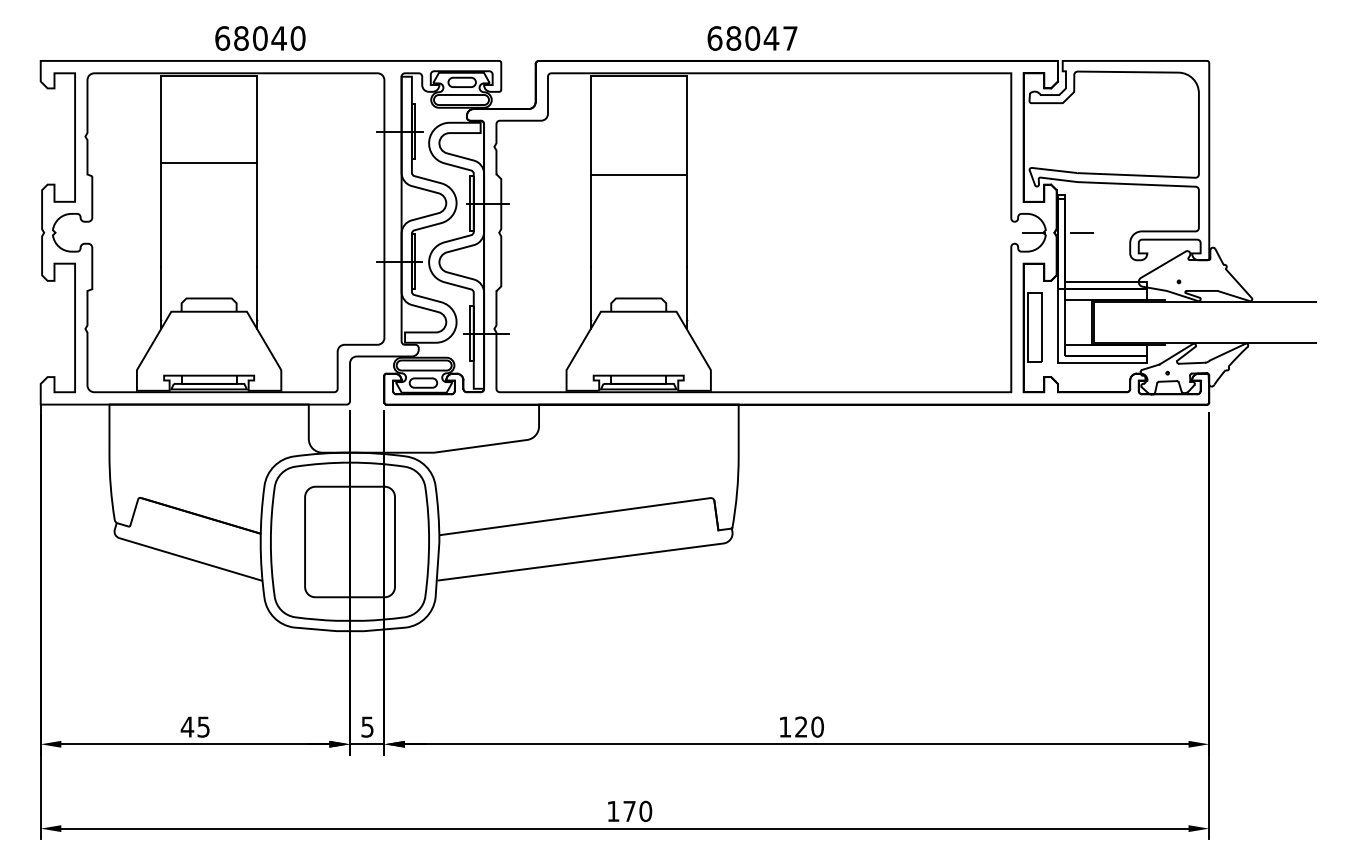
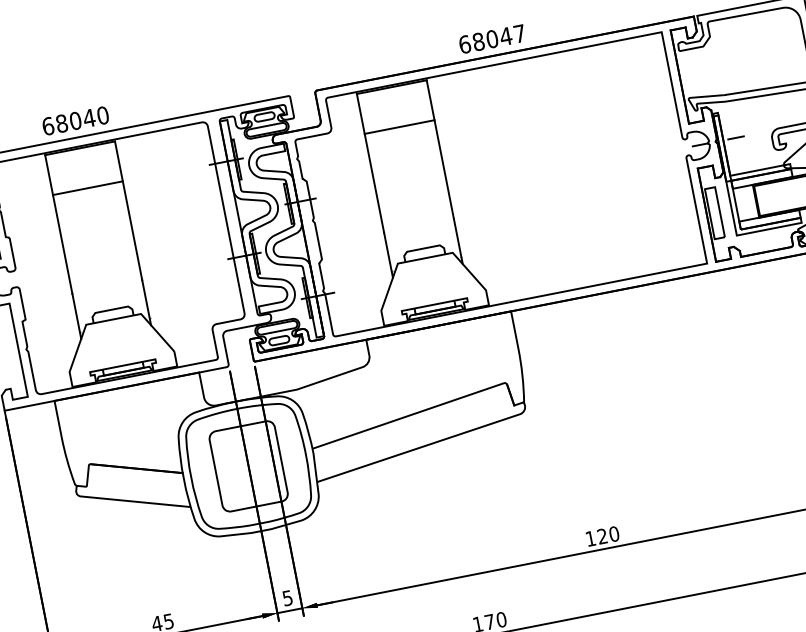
text: (260, 38) -> (75, 120), moved
text: (752, 38) -> (492, 39), moved
line: (209, 162) -> (88, 187), moved
line: (638, 174) -> (399, 126), moved

